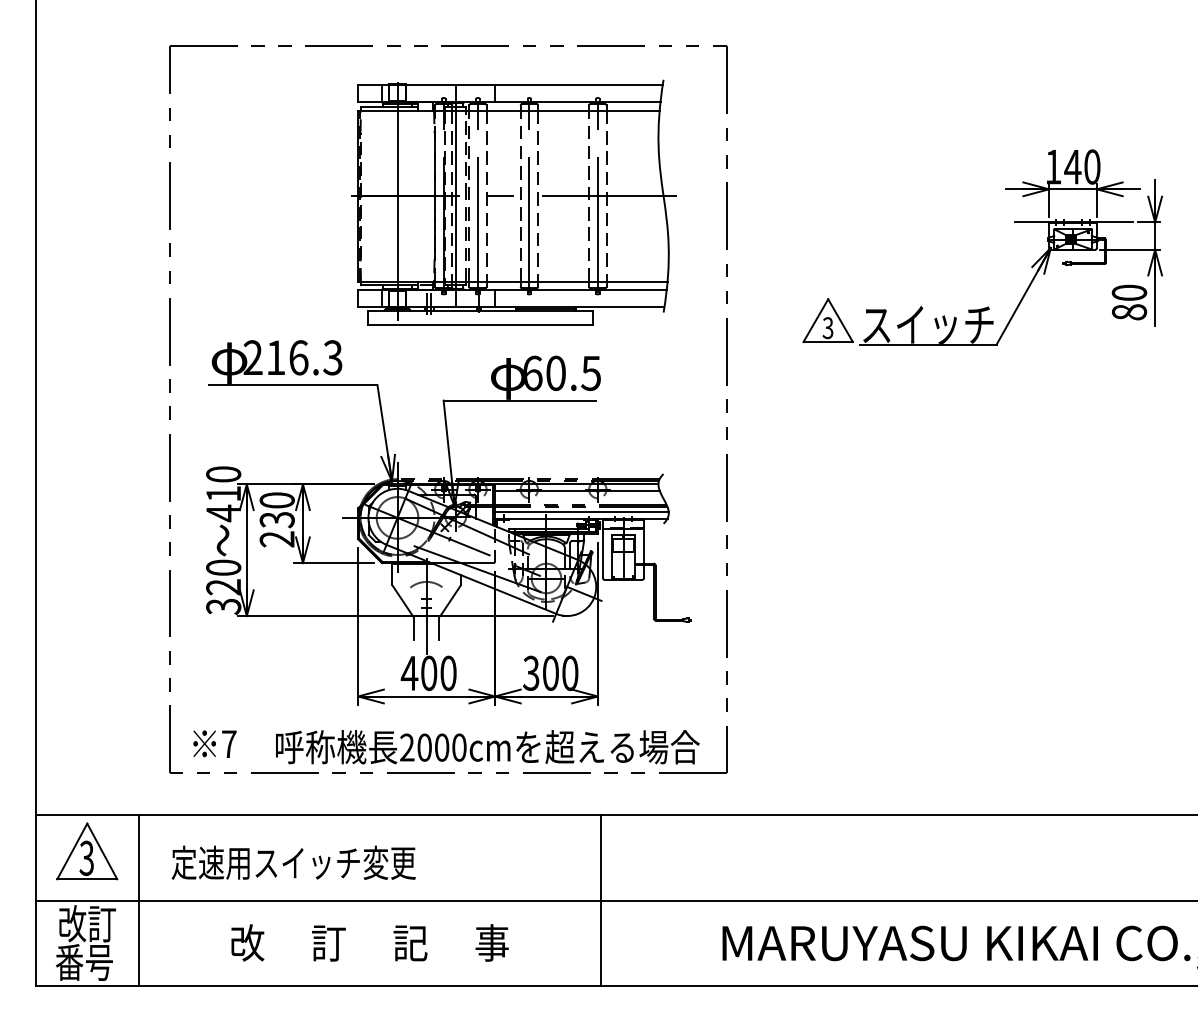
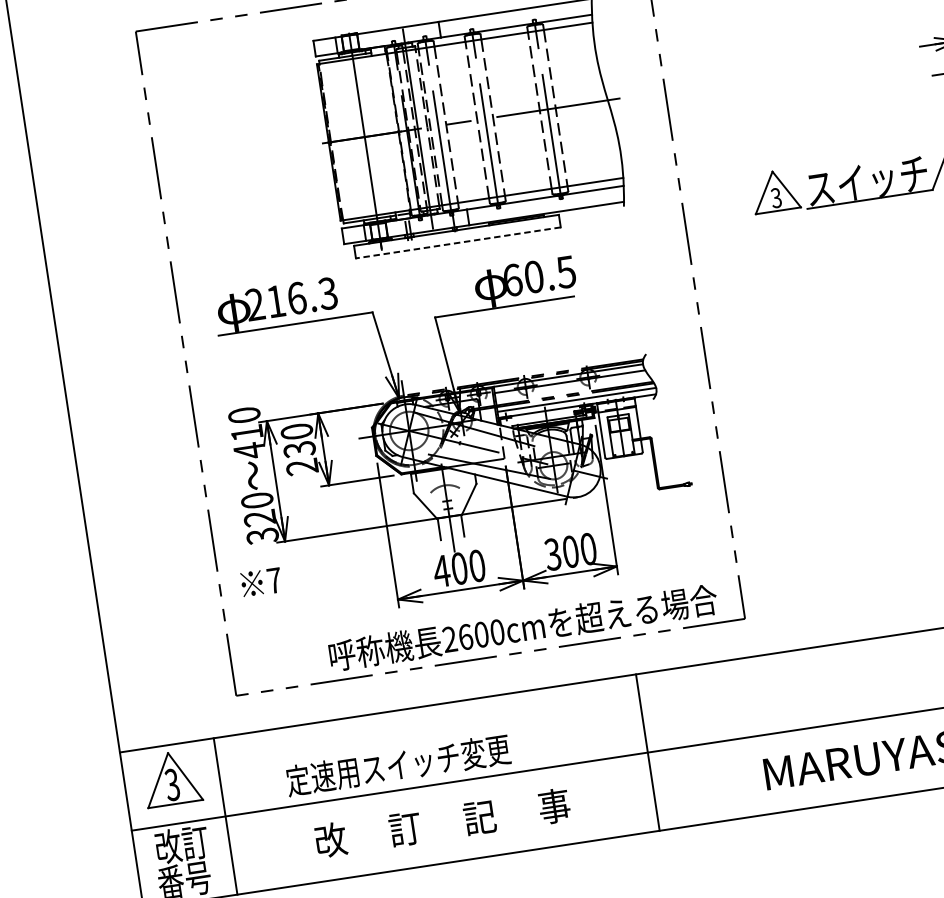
line: (480, 324) -> (458, 242), solid -> dashed
text: (214, 743) -> (261, 581), moved
text: (424, 747) -> (465, 637), 2000cm -> 2600cm
text: (293, 862) -> (398, 764), moved

